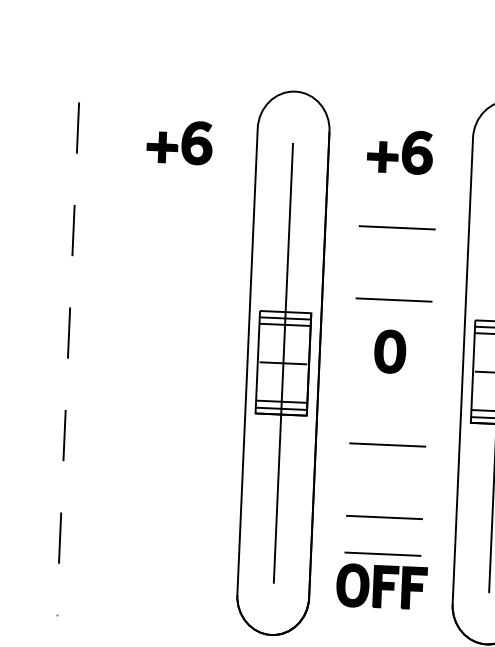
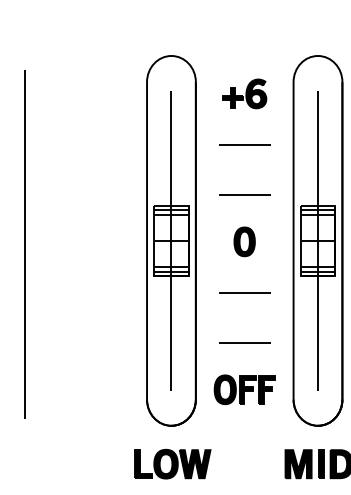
part: (179, 141) -> (94, 93), removed
part: (390, 351) -> (244, 241), moved
line: (67, 359) -> (24, 244), dashed -> solid
line: (382, 553) -> (244, 367), removed

